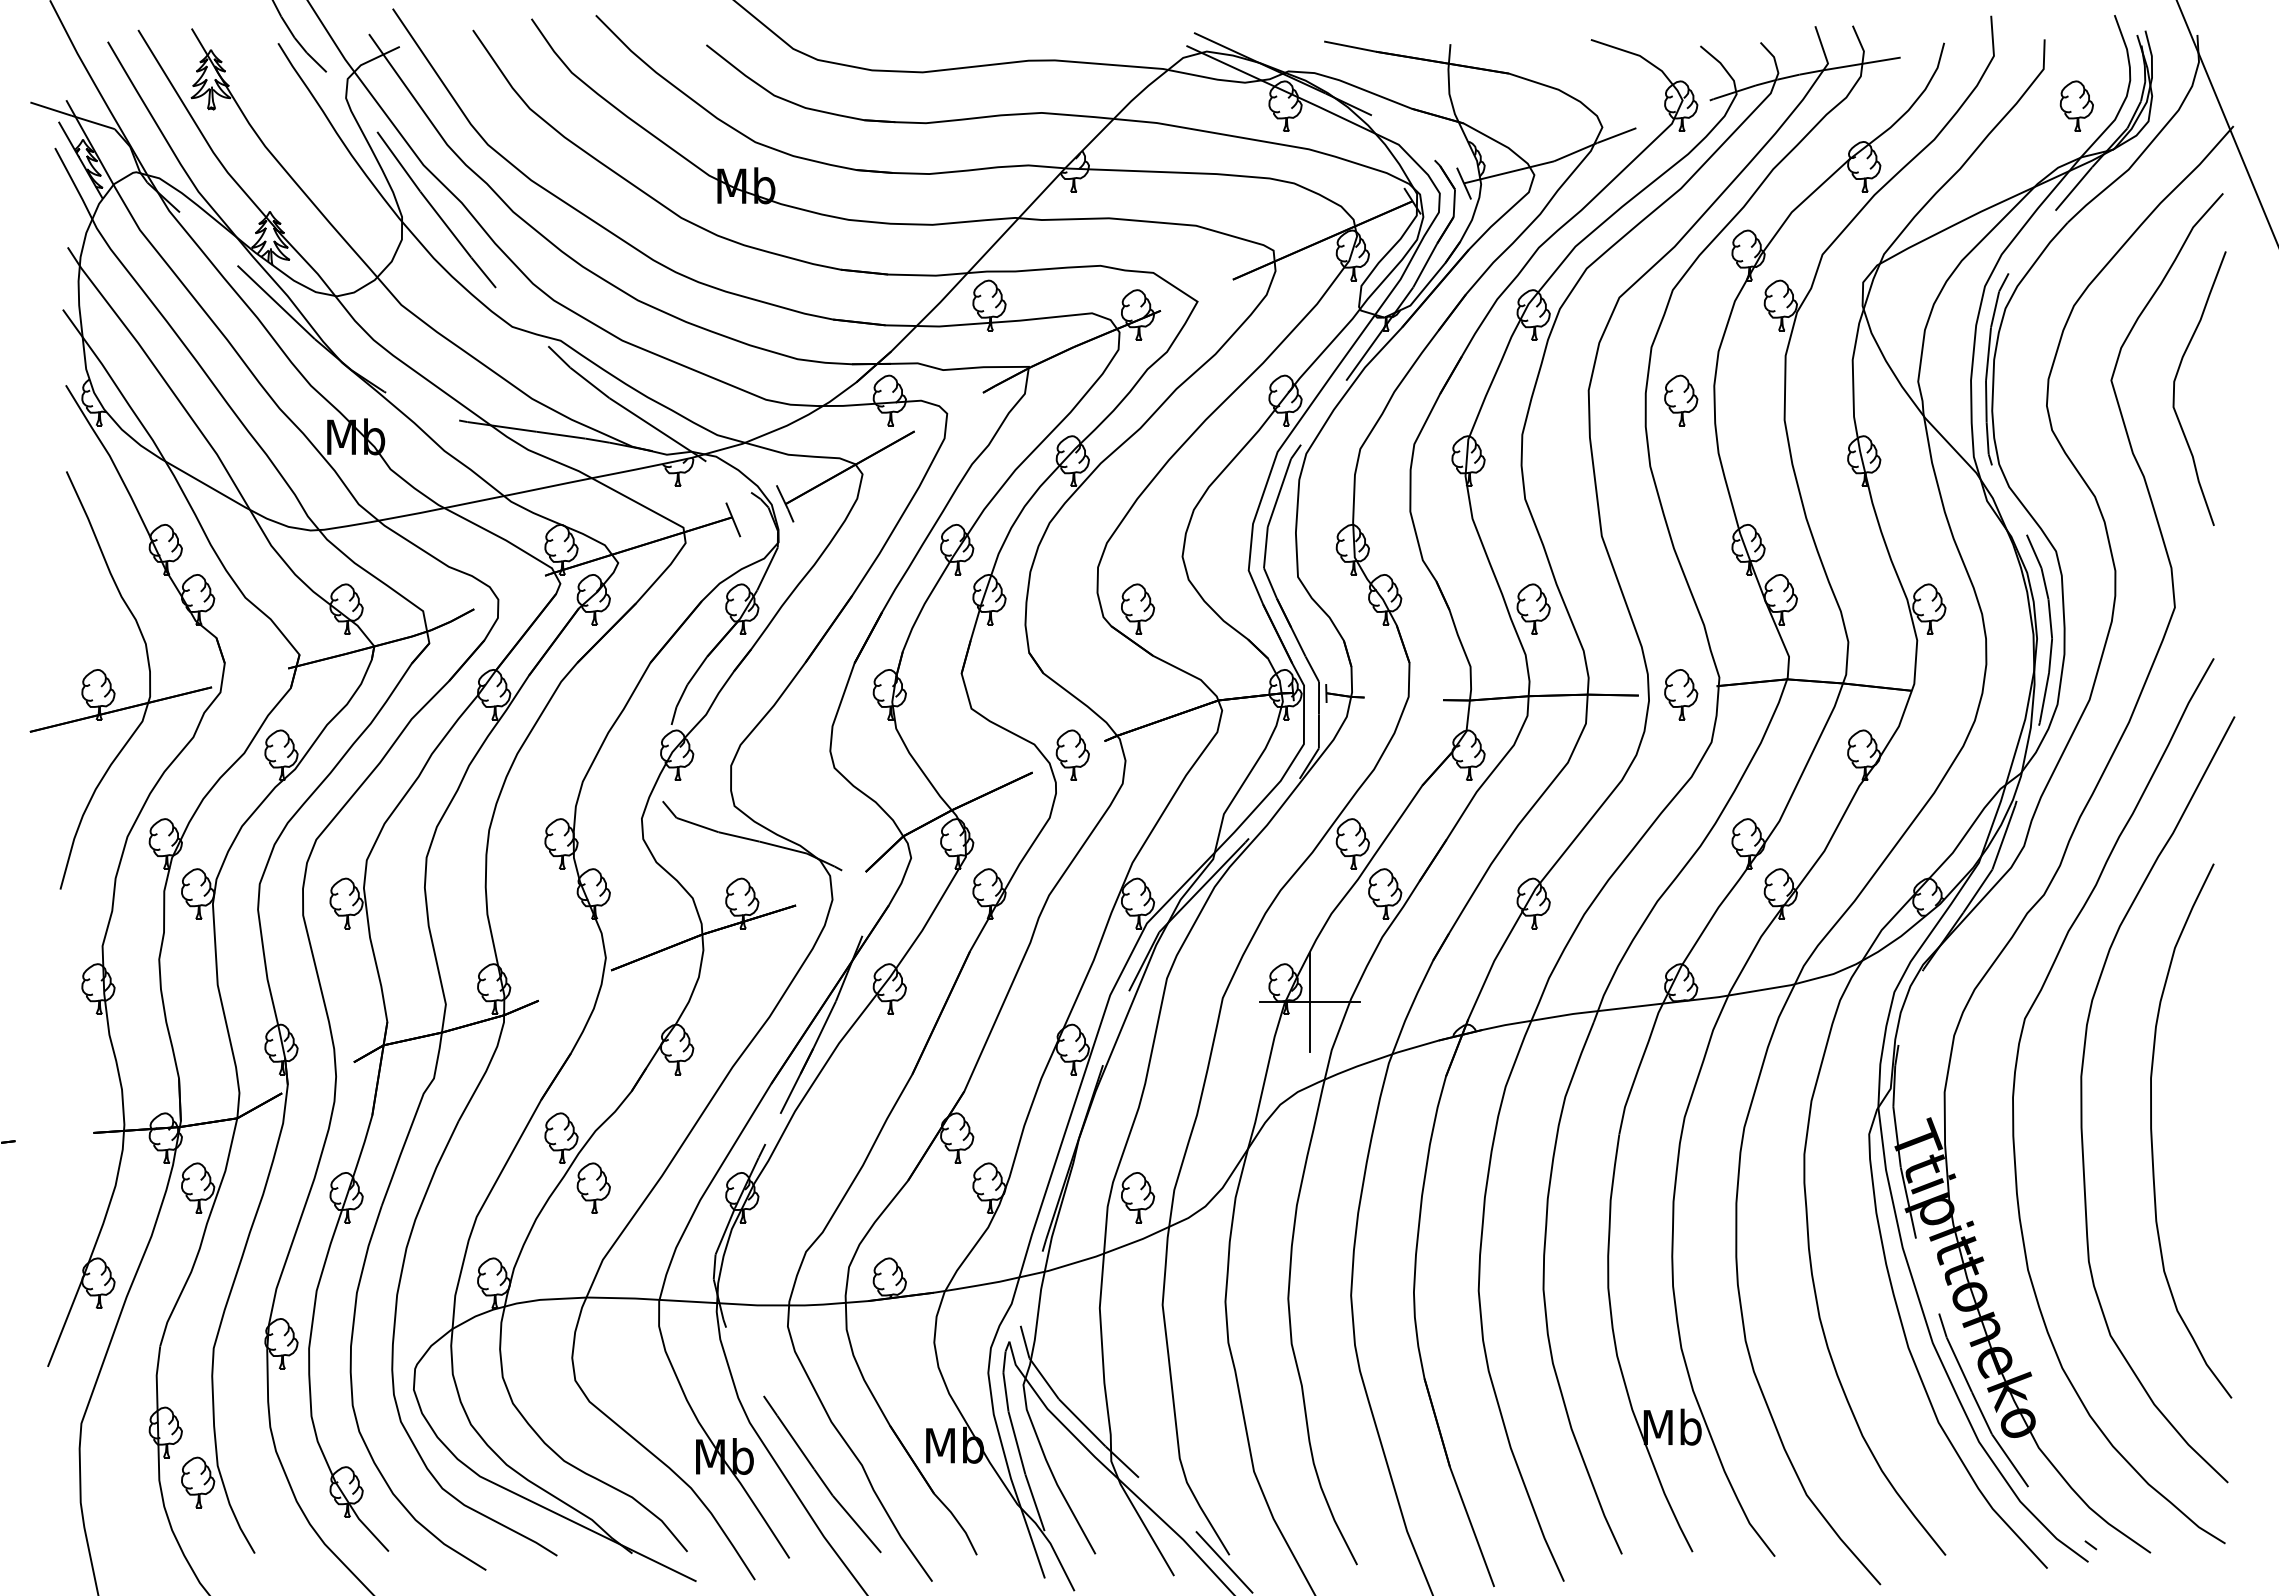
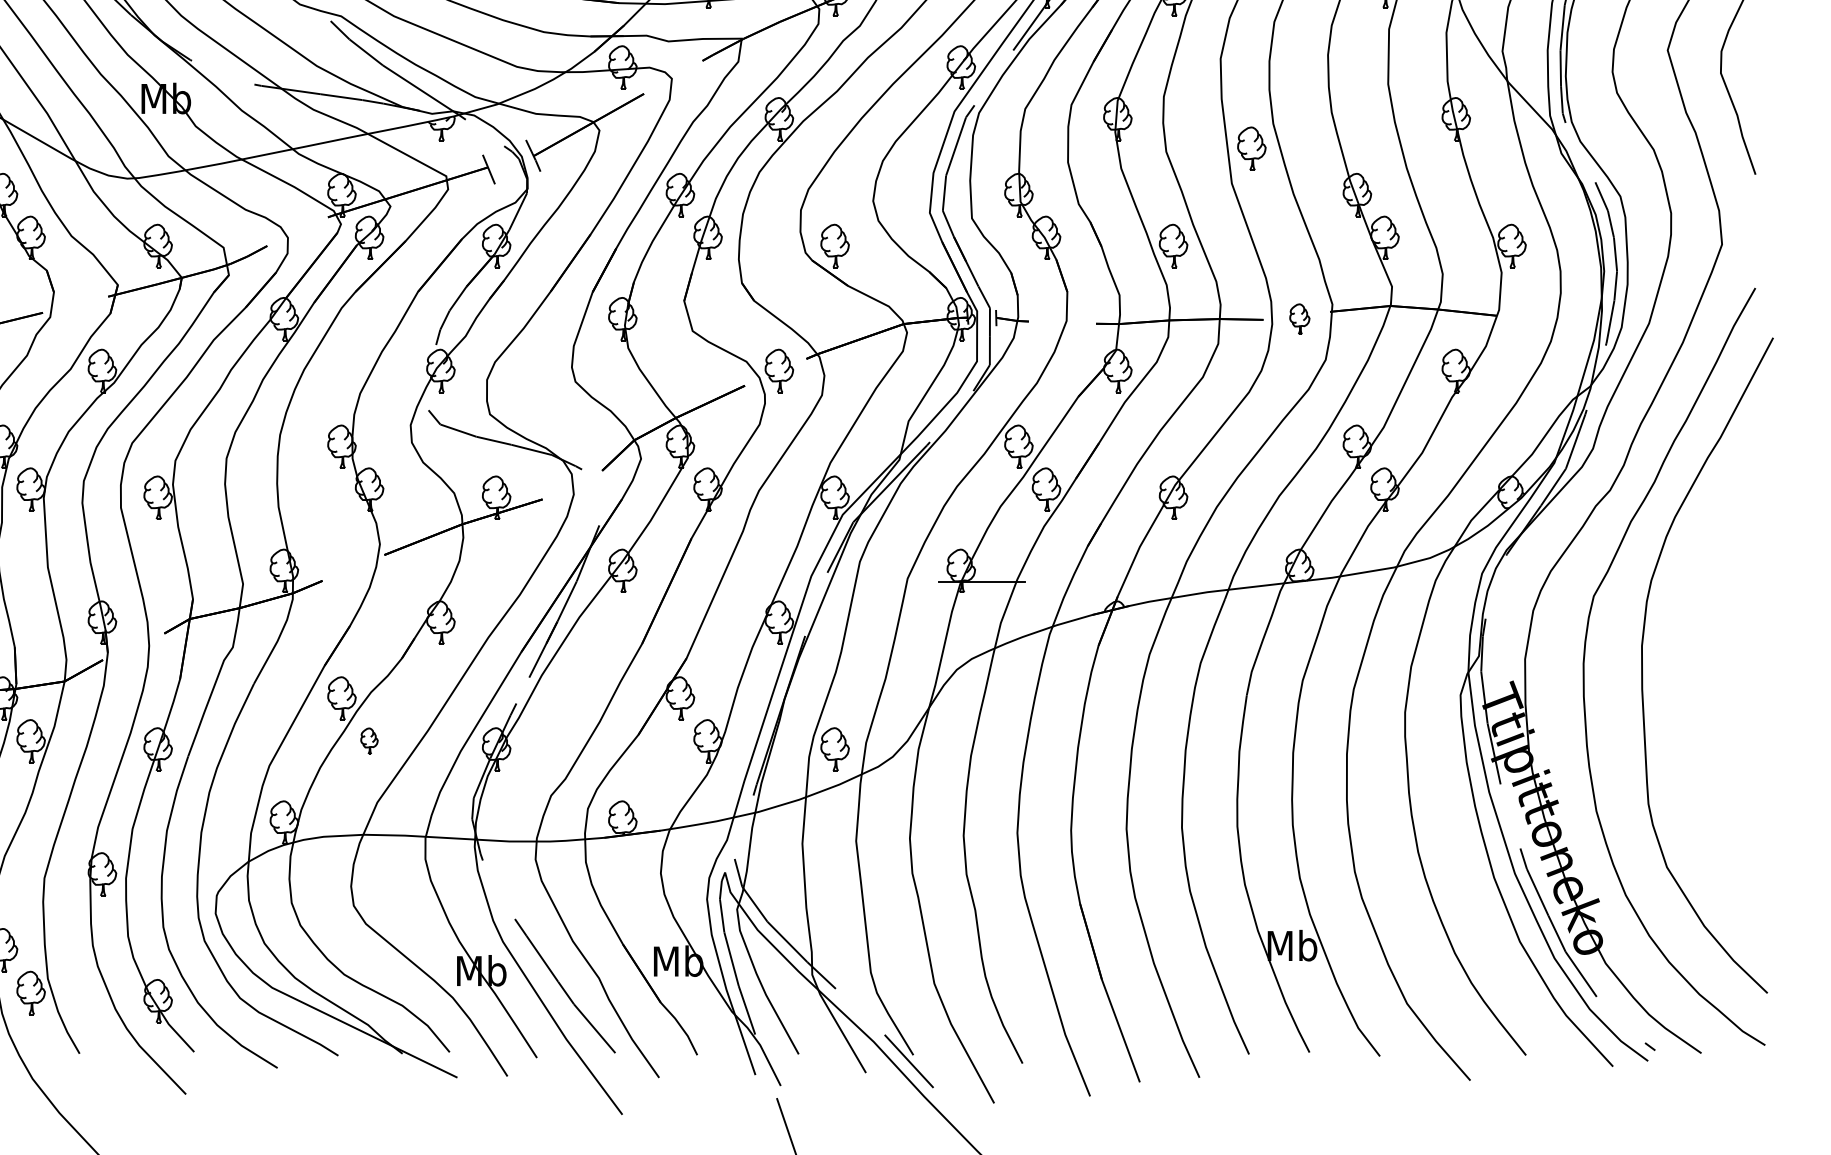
part: (1681, 400) -> (1252, 148), moved
part: (1681, 694) -> (1300, 318), size x0.7
line: (1309, 1002) -> (981, 582), removed
curve: (2152, 1130) -> (1702, 691), removed
part: (593, 1187) -> (369, 740), size x0.6

